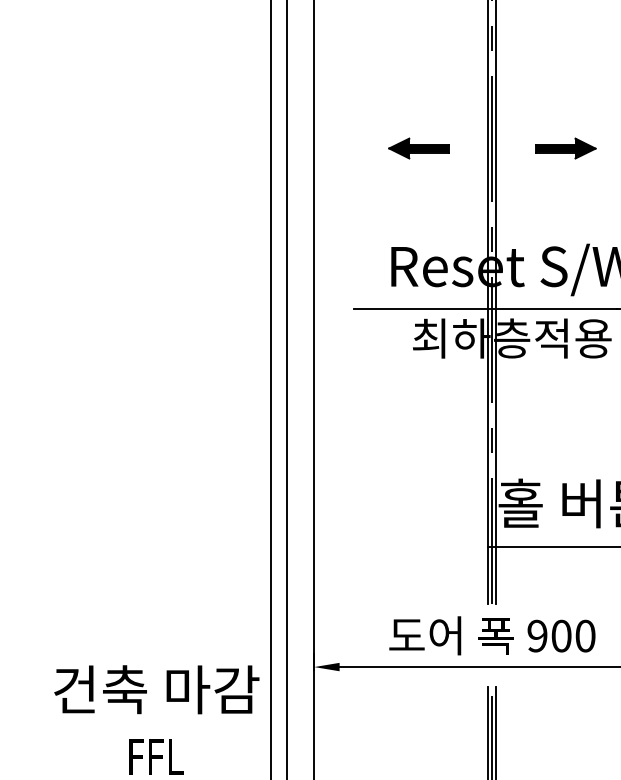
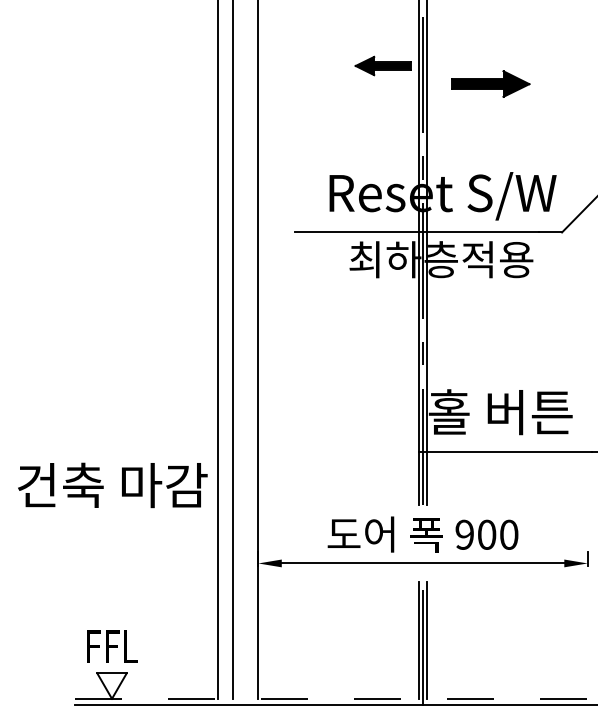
part: (418, 147) -> (382, 65), moved
part: (565, 147) -> (490, 83), size x1.4
text: (156, 689) -> (112, 485), moved

